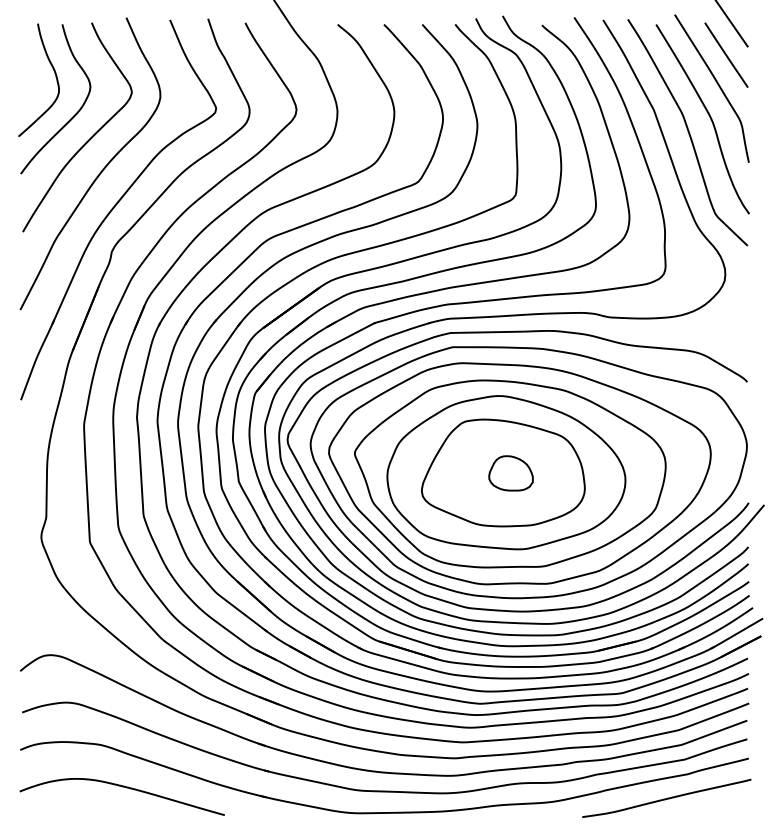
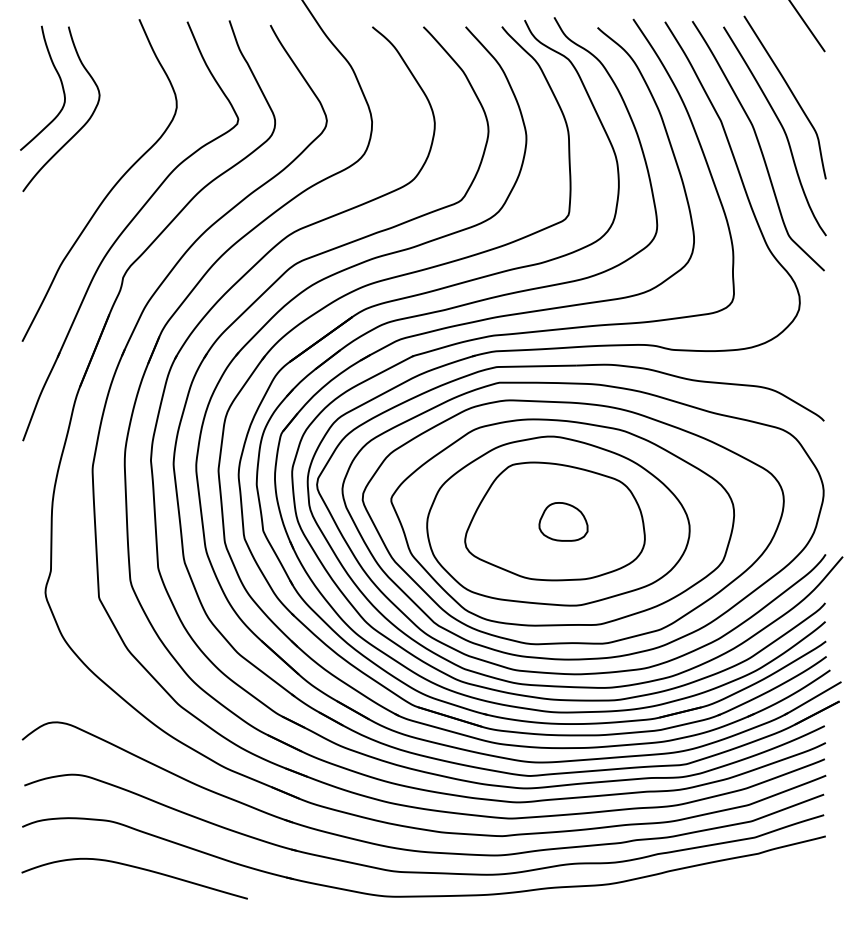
line: (725, 55) -> (800, 60), removed
curve: (89, 138) -> (98, 152), removed
curve: (667, 797) -> (736, 879), removed

